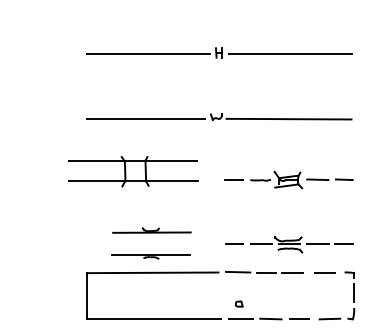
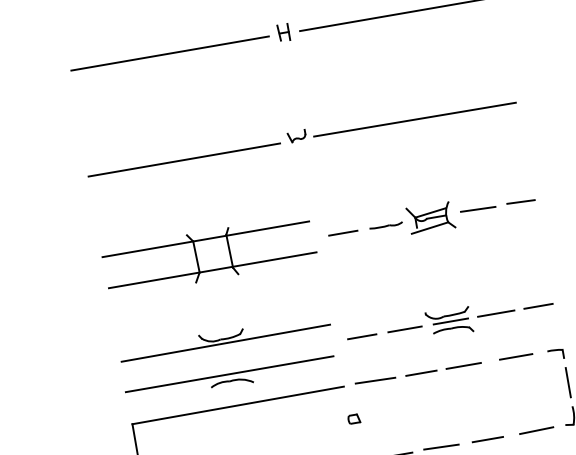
part: (133, 171) -> (209, 255), moved
part: (151, 230) -> (224, 337), size x1.67
part: (150, 256) -> (229, 379), size x1.67
part: (239, 303) -> (354, 418), moved

